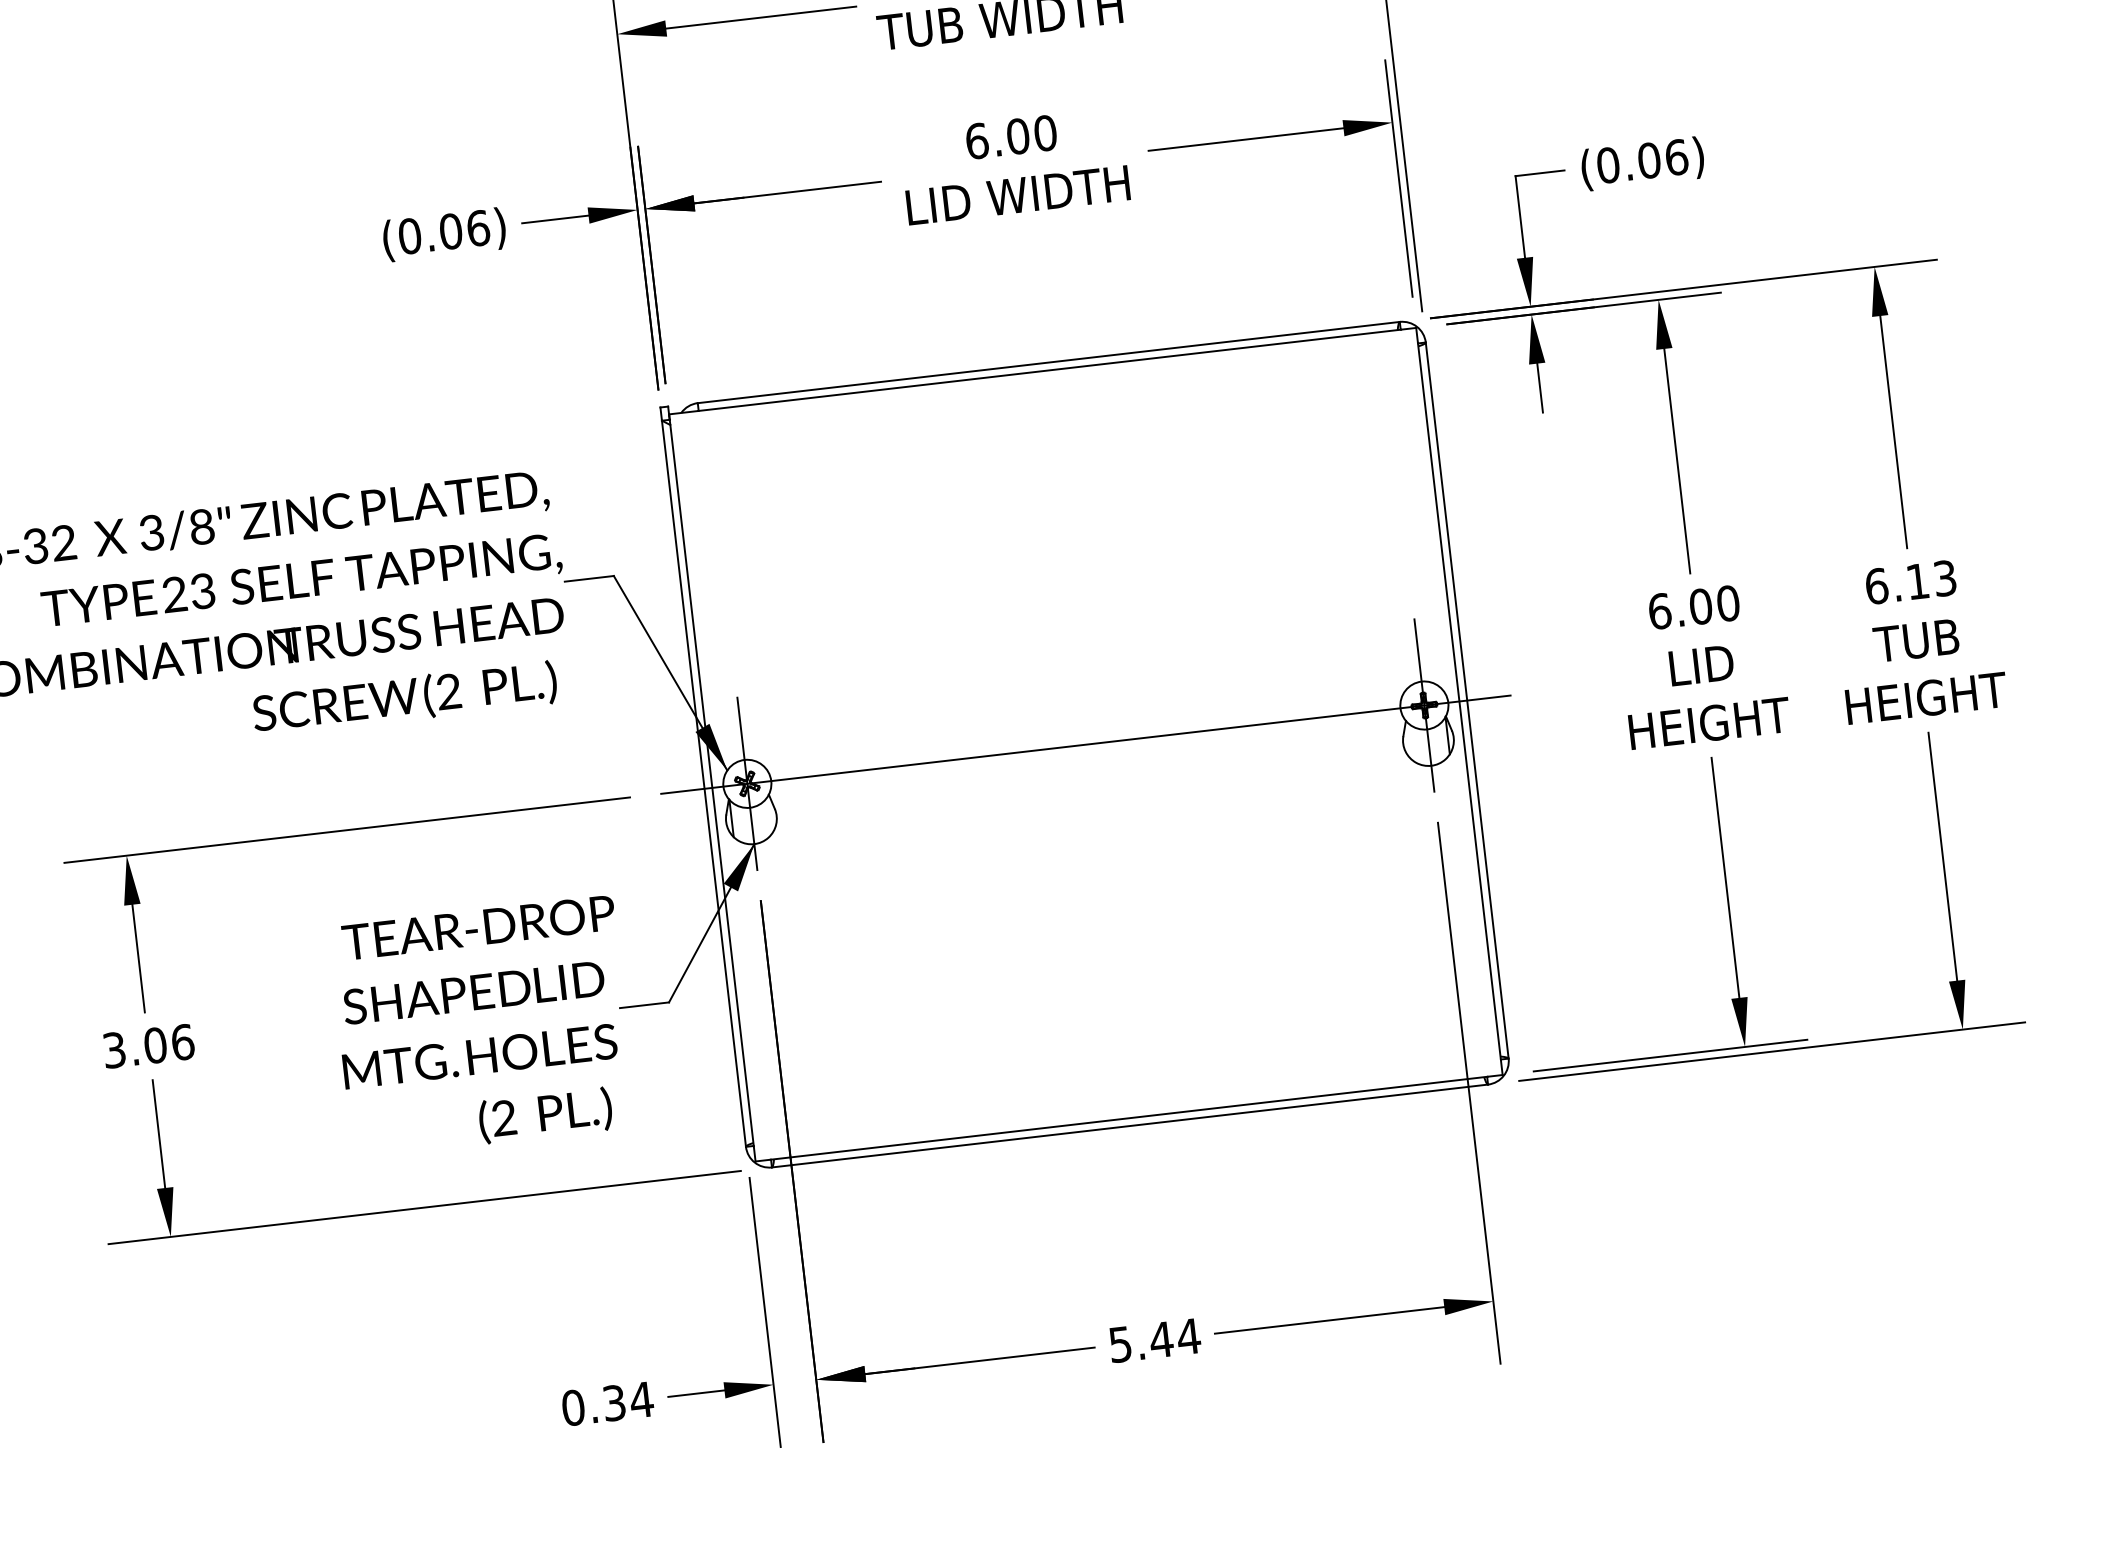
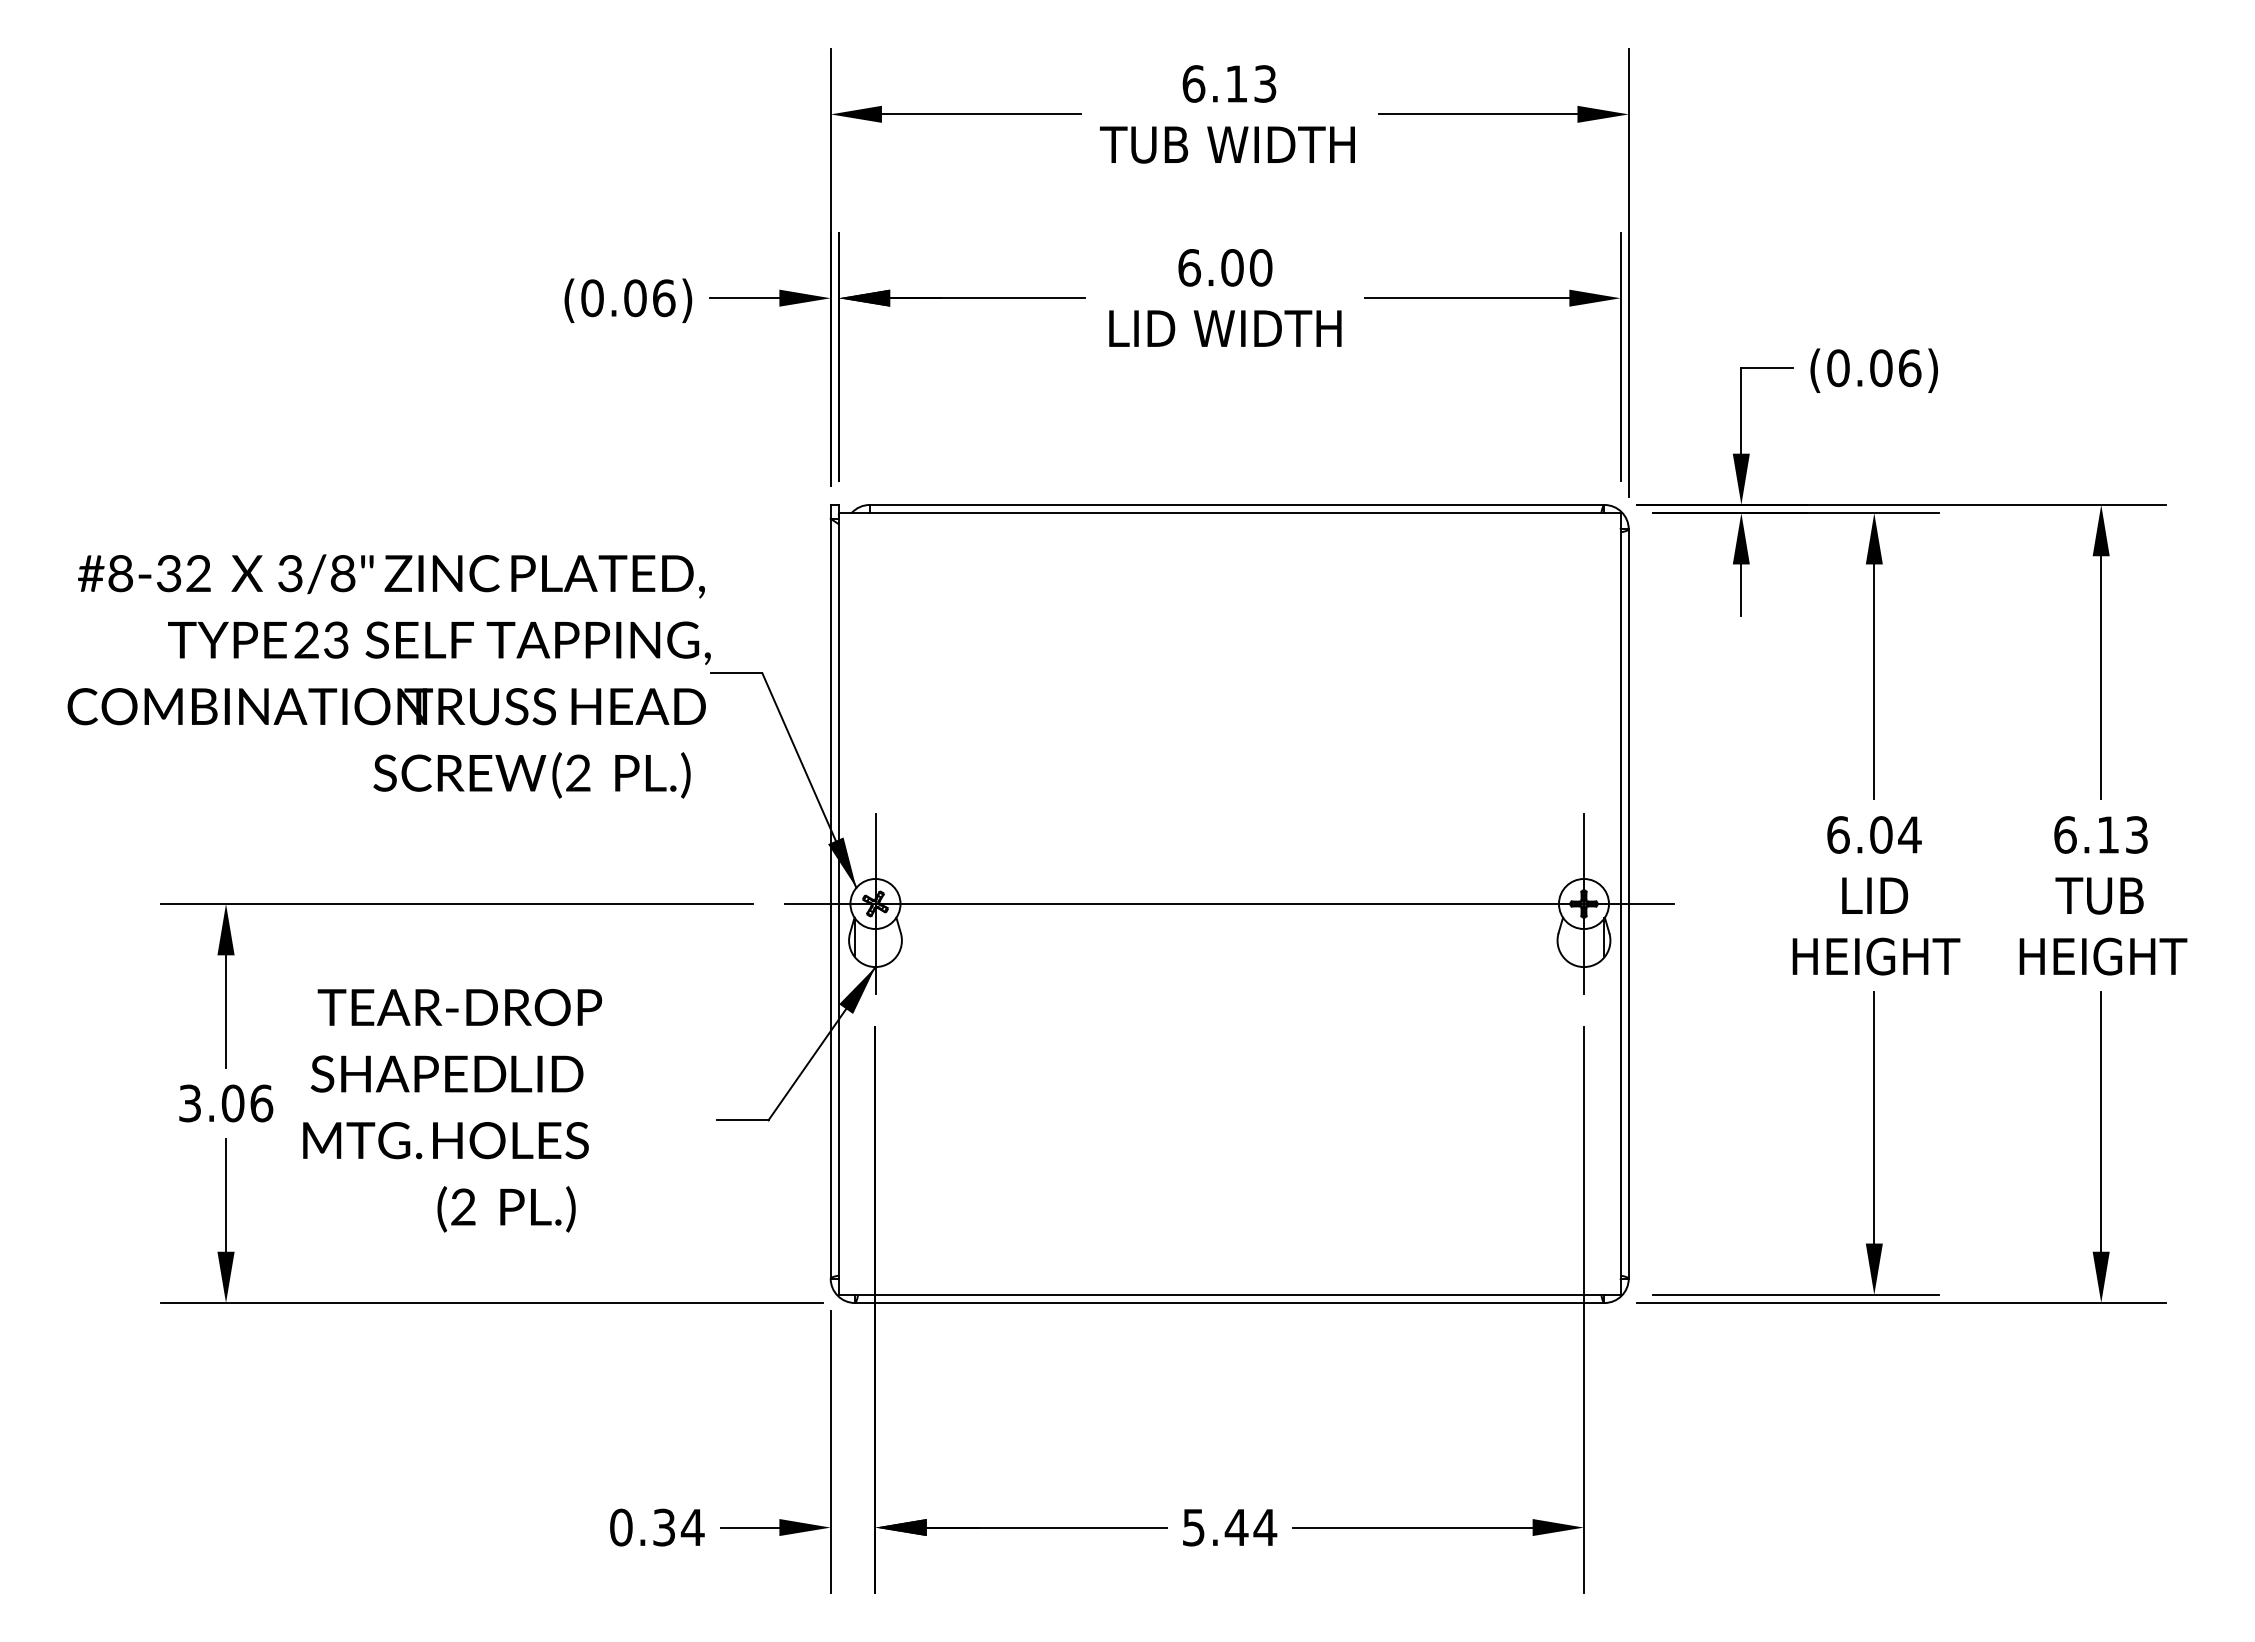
text: (1727, 603) -> (1909, 834), 6.00 -> 6.04
text: (483, 1027) -> (452, 1110), moved

